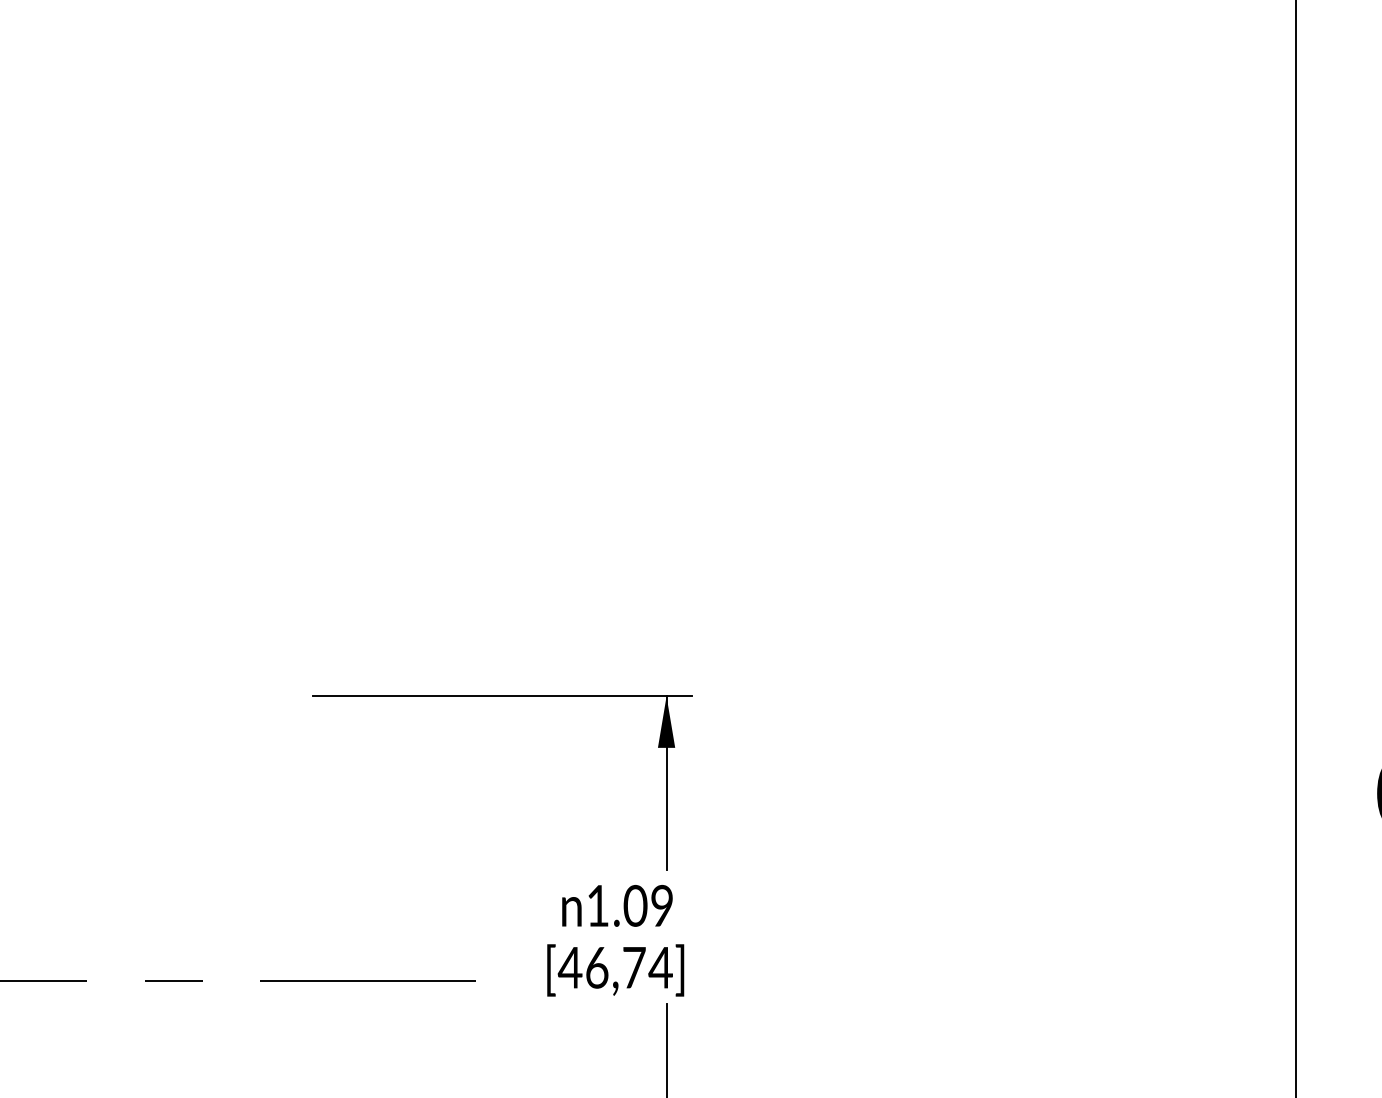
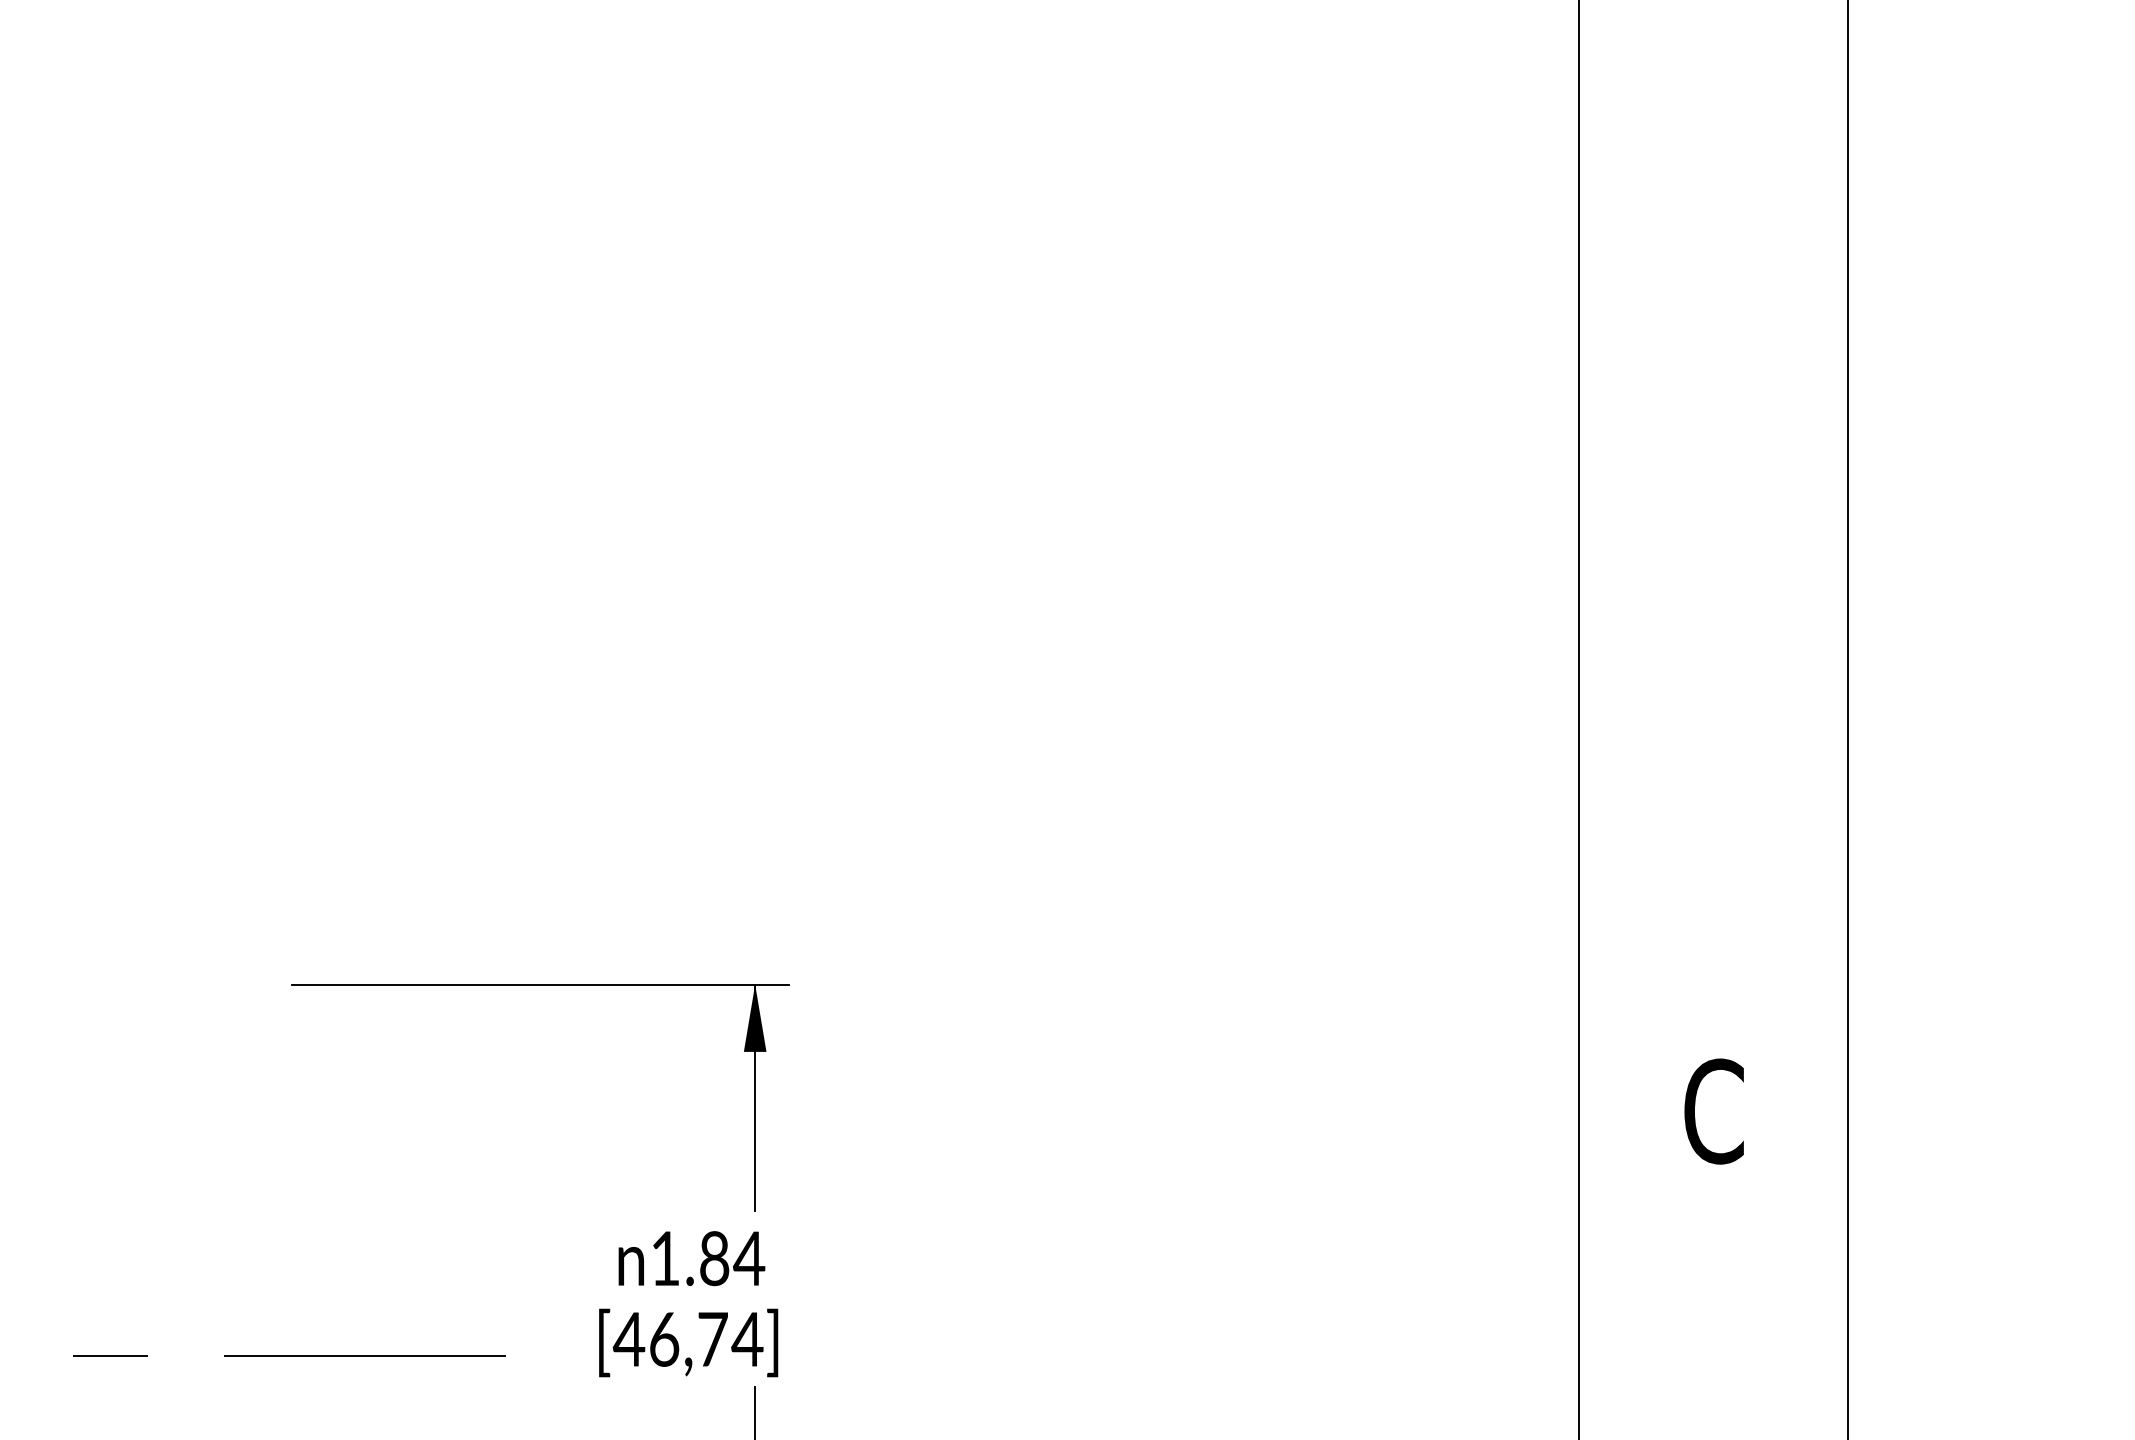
text: (649, 905) -> (732, 1258), 1.09 -> 1.84

